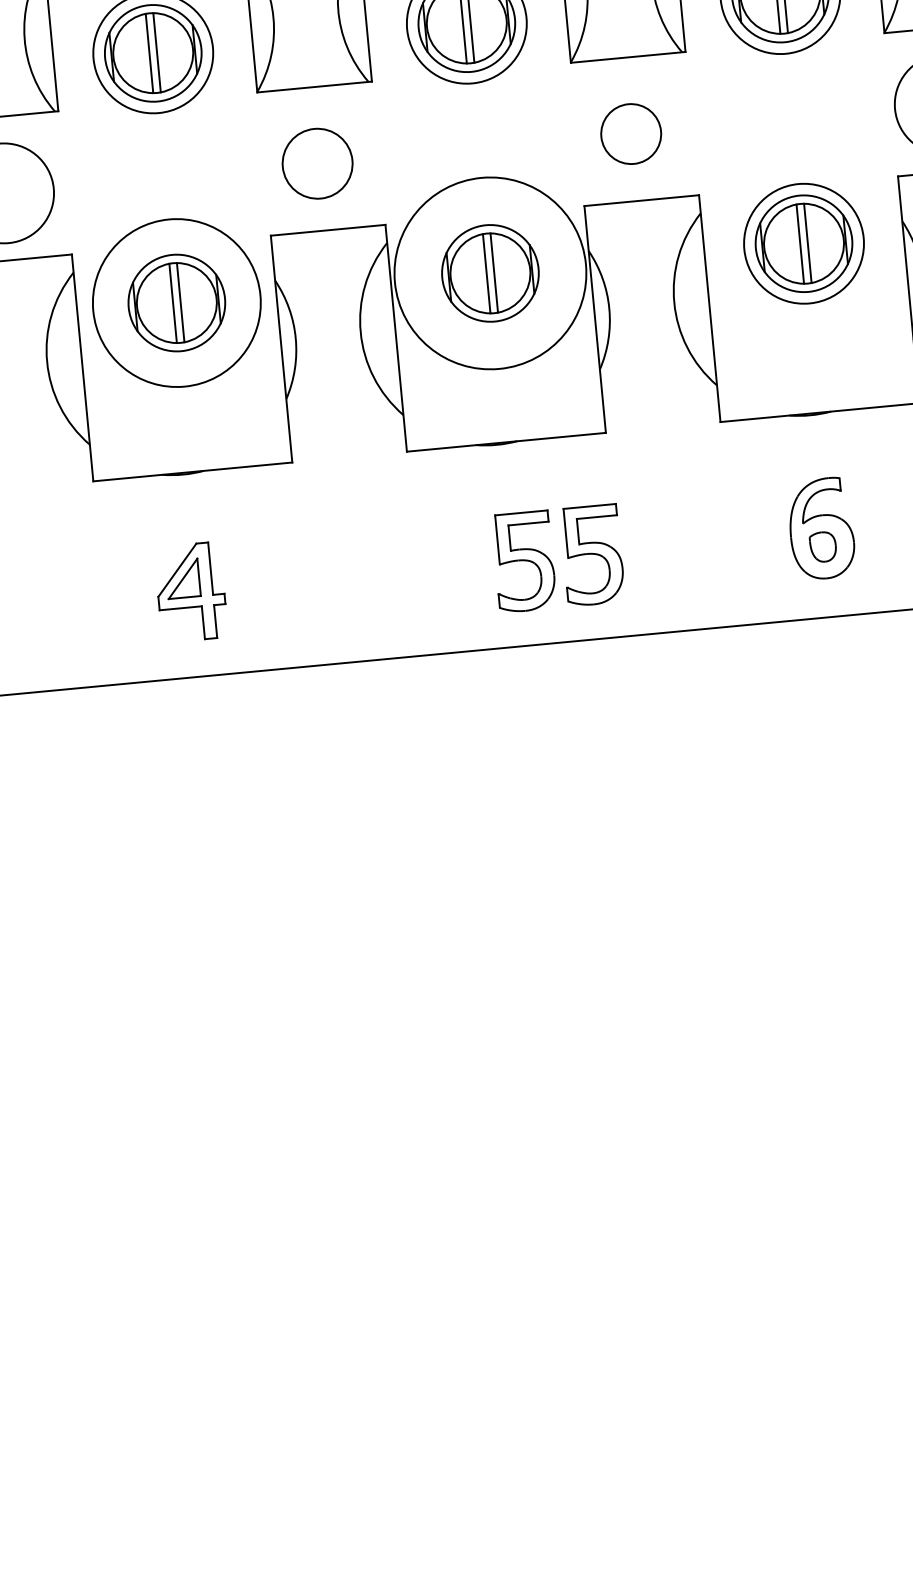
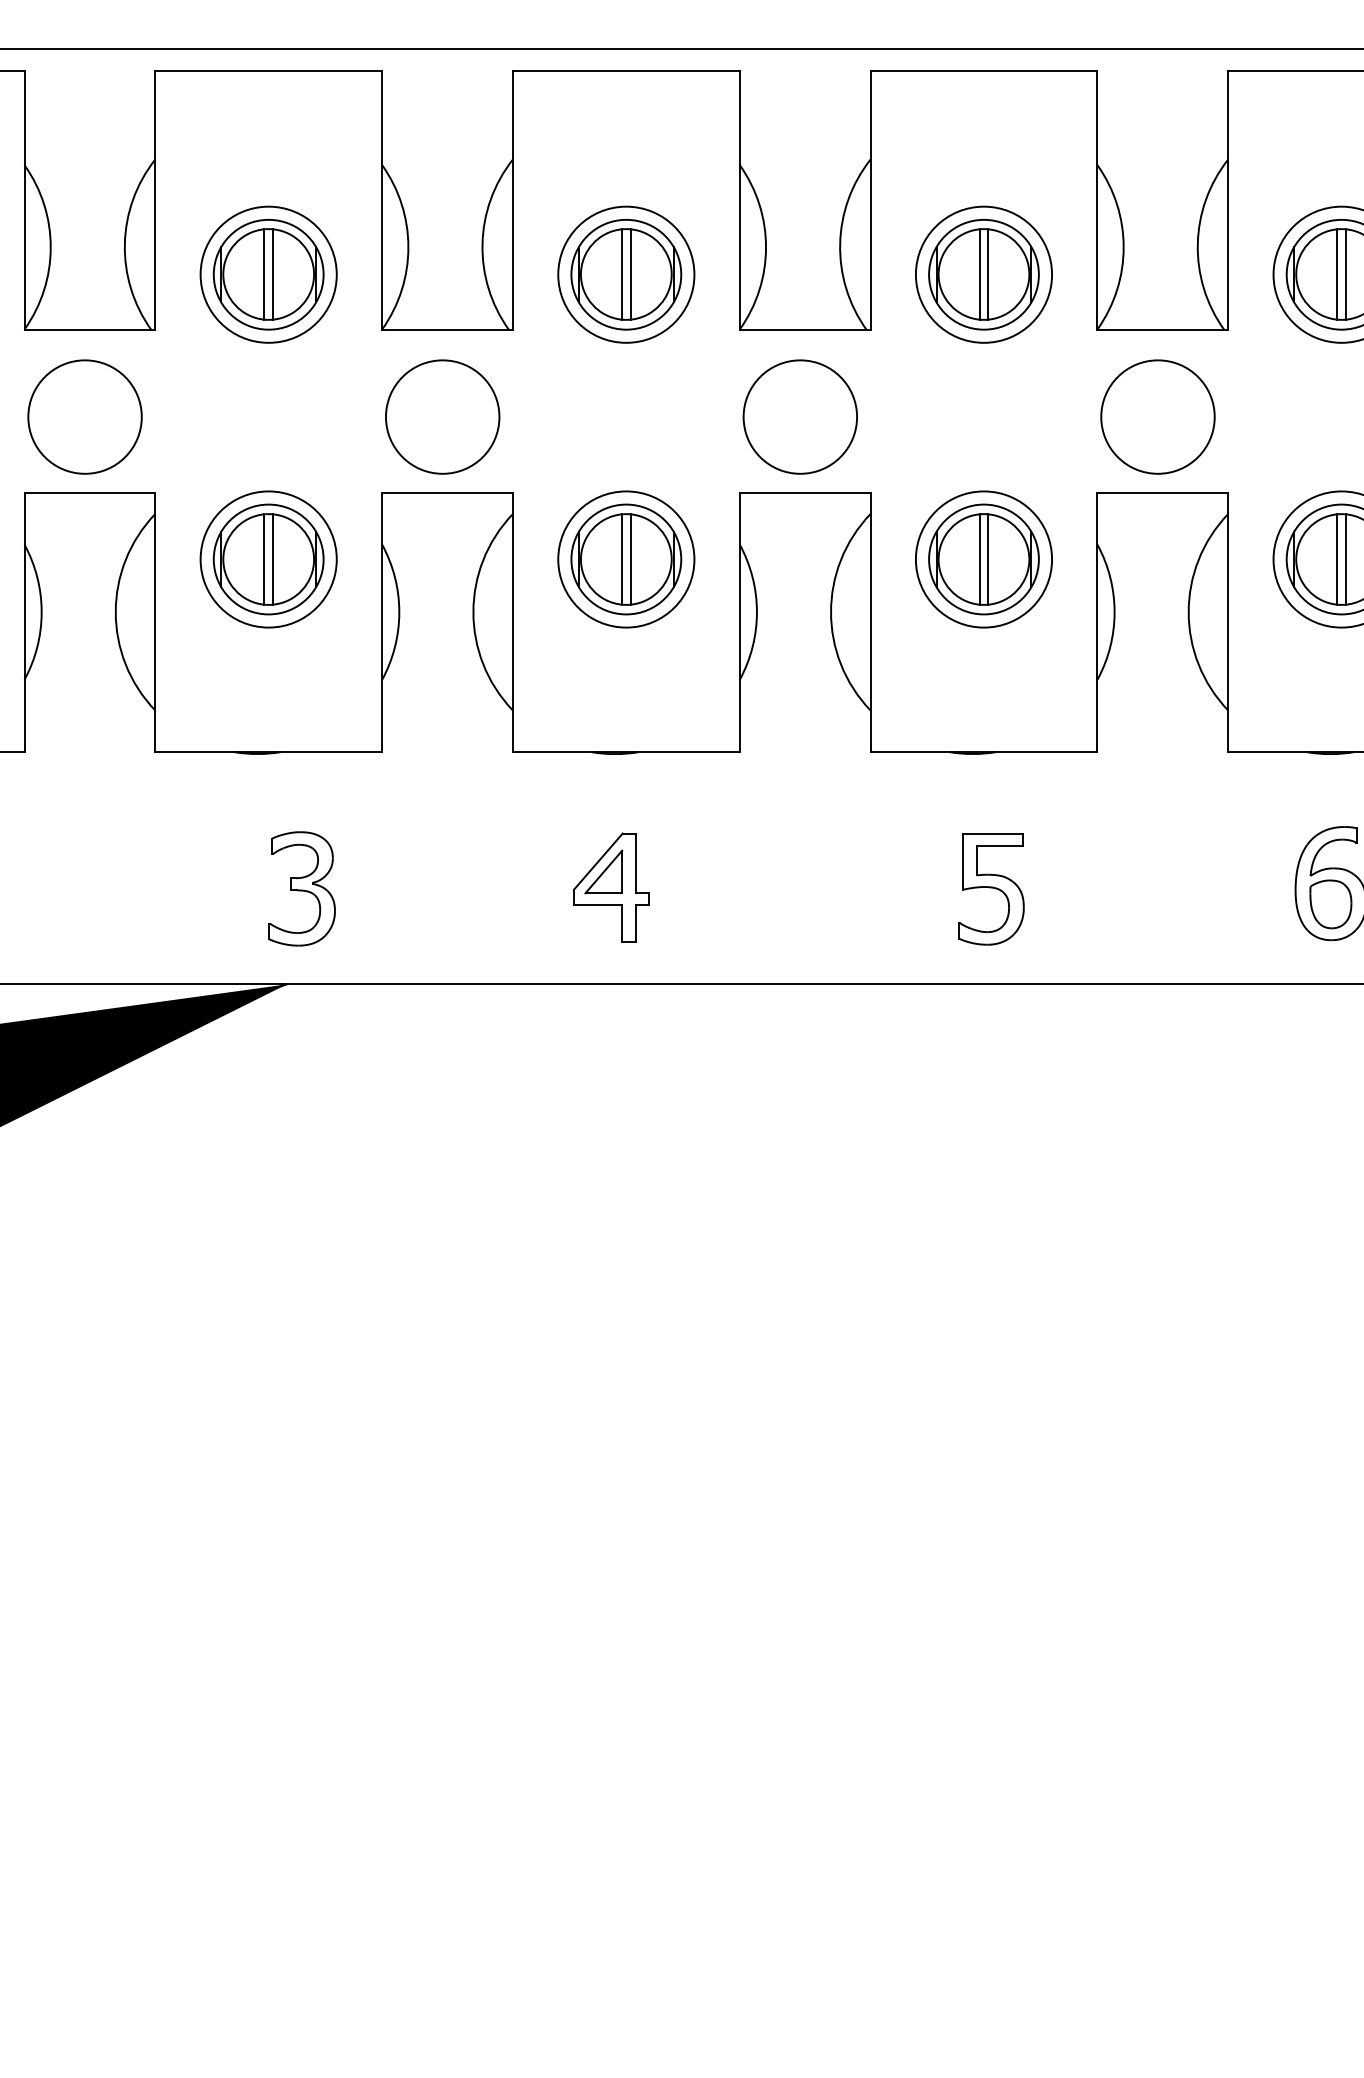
circle: (630, 133) -> (1157, 416), size x1.67
circle: (317, 163) -> (800, 416), size x1.43
circle: (490, 273) -> (983, 559), size x0.62
circle: (177, 303) -> (626, 559), size x0.71
part: (822, 547) -> (1330, 904), size x1.43
part: (592, 555) -> (1069, 889), removed

